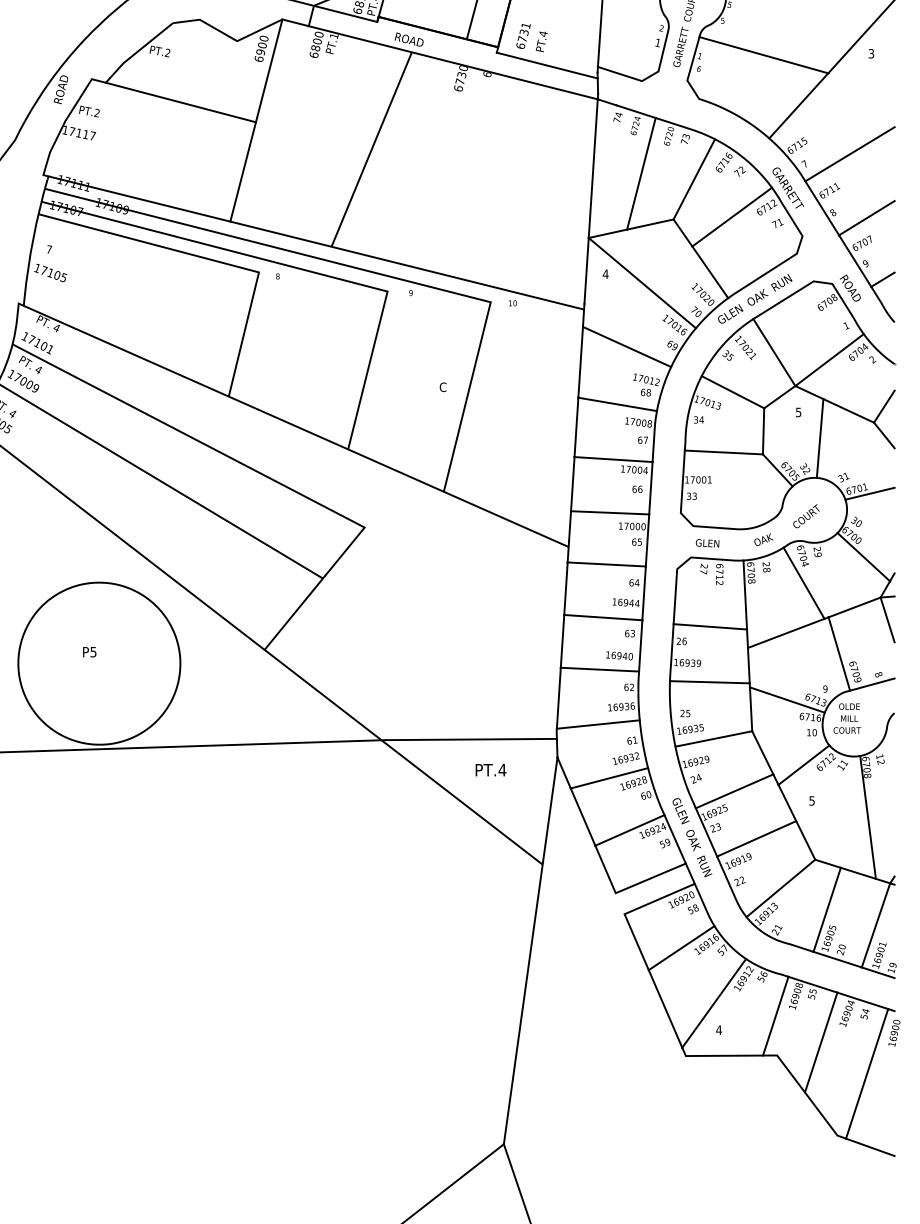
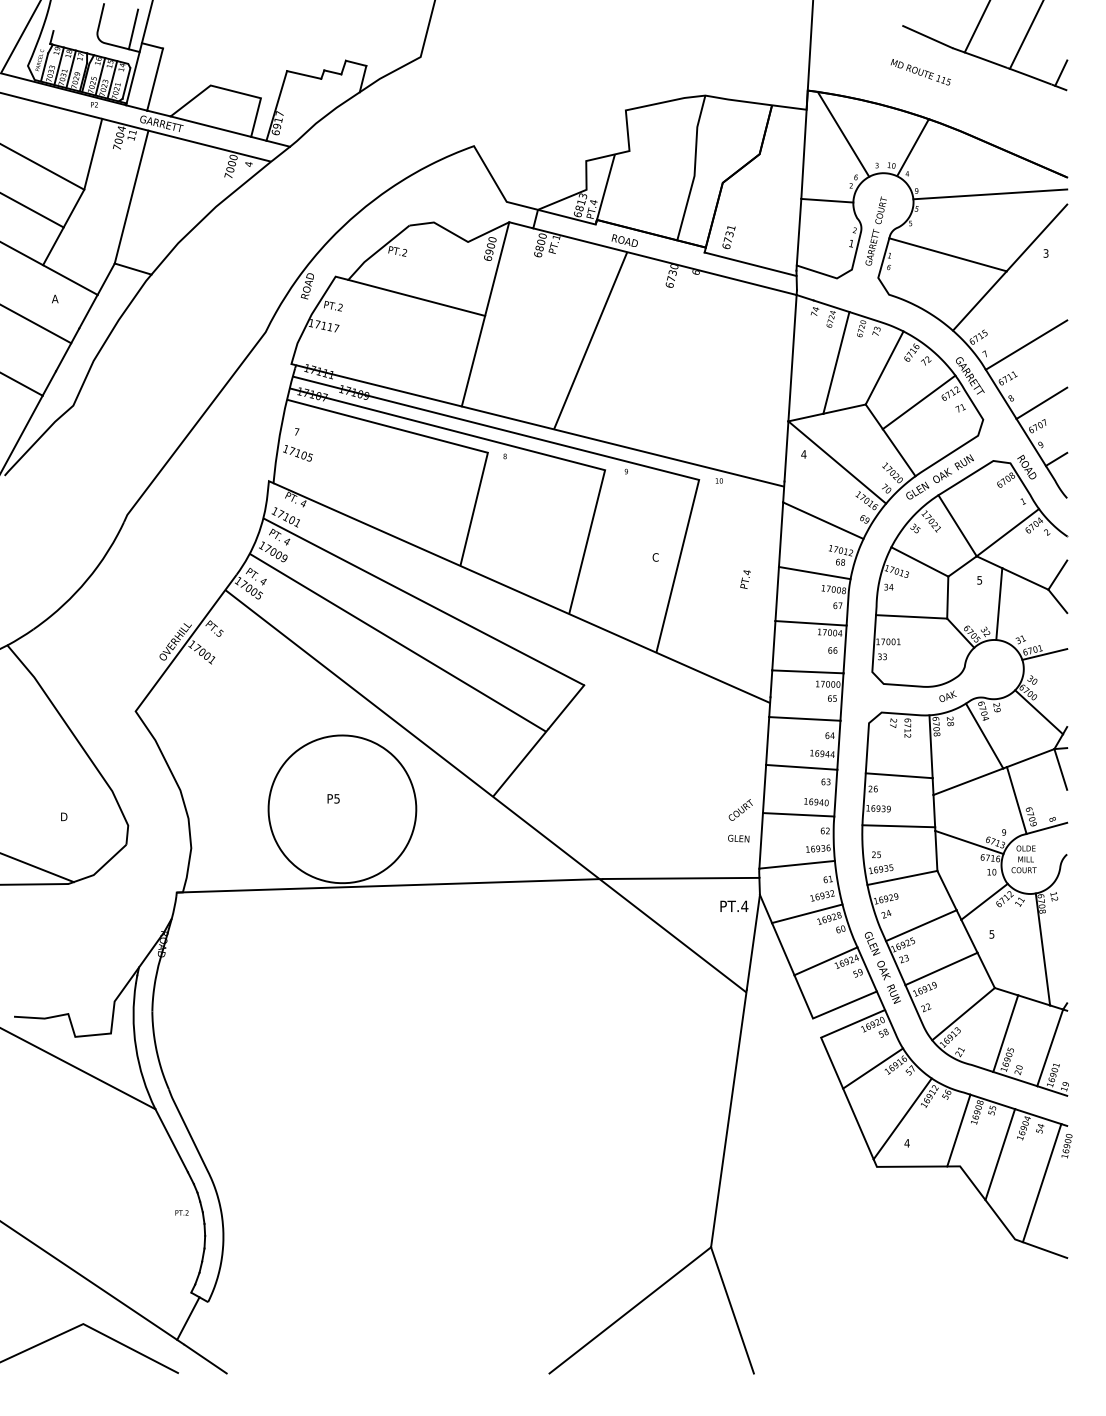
text: (541, 41) -> (745, 579), moved
text: (806, 515) -> (740, 809), moved
text: (707, 543) -> (738, 838), moved
text: (491, 769) -> (734, 905), moved

